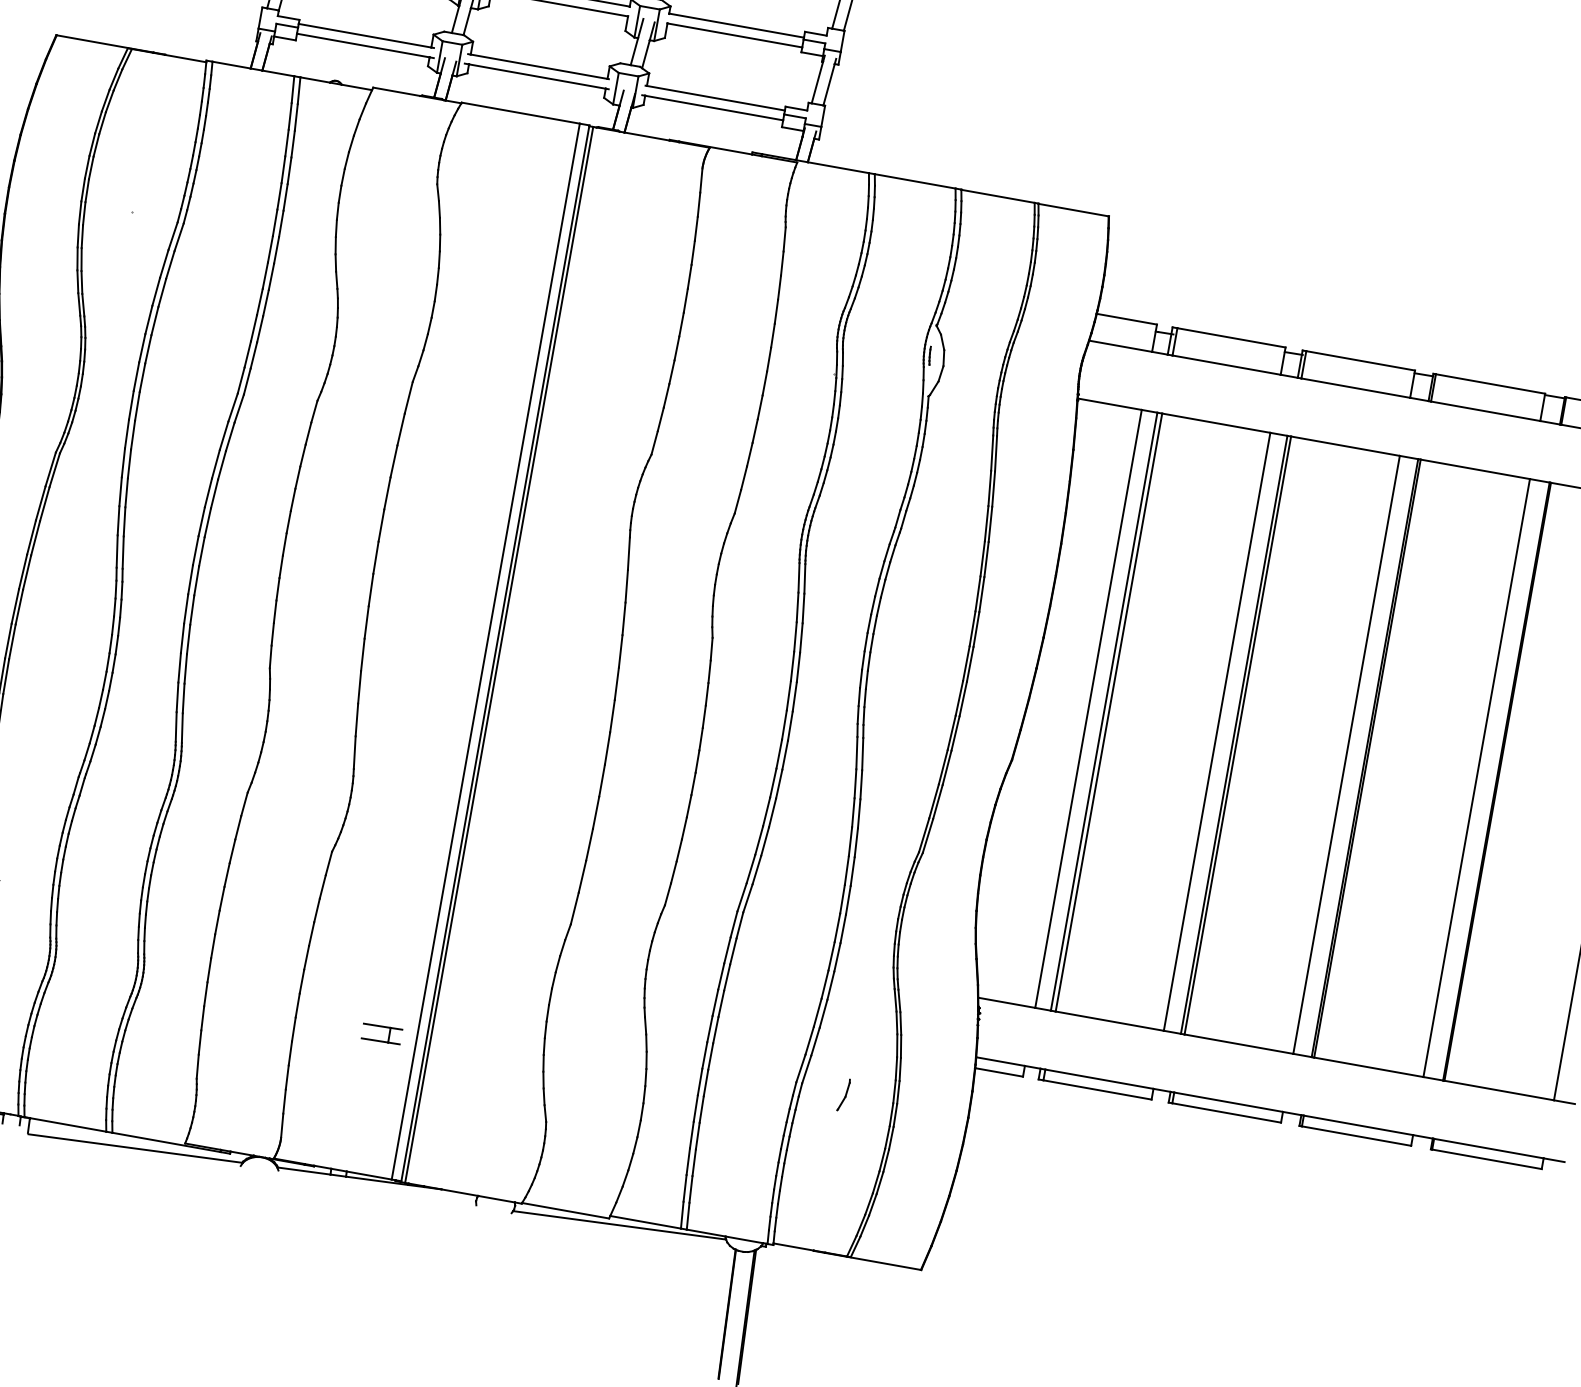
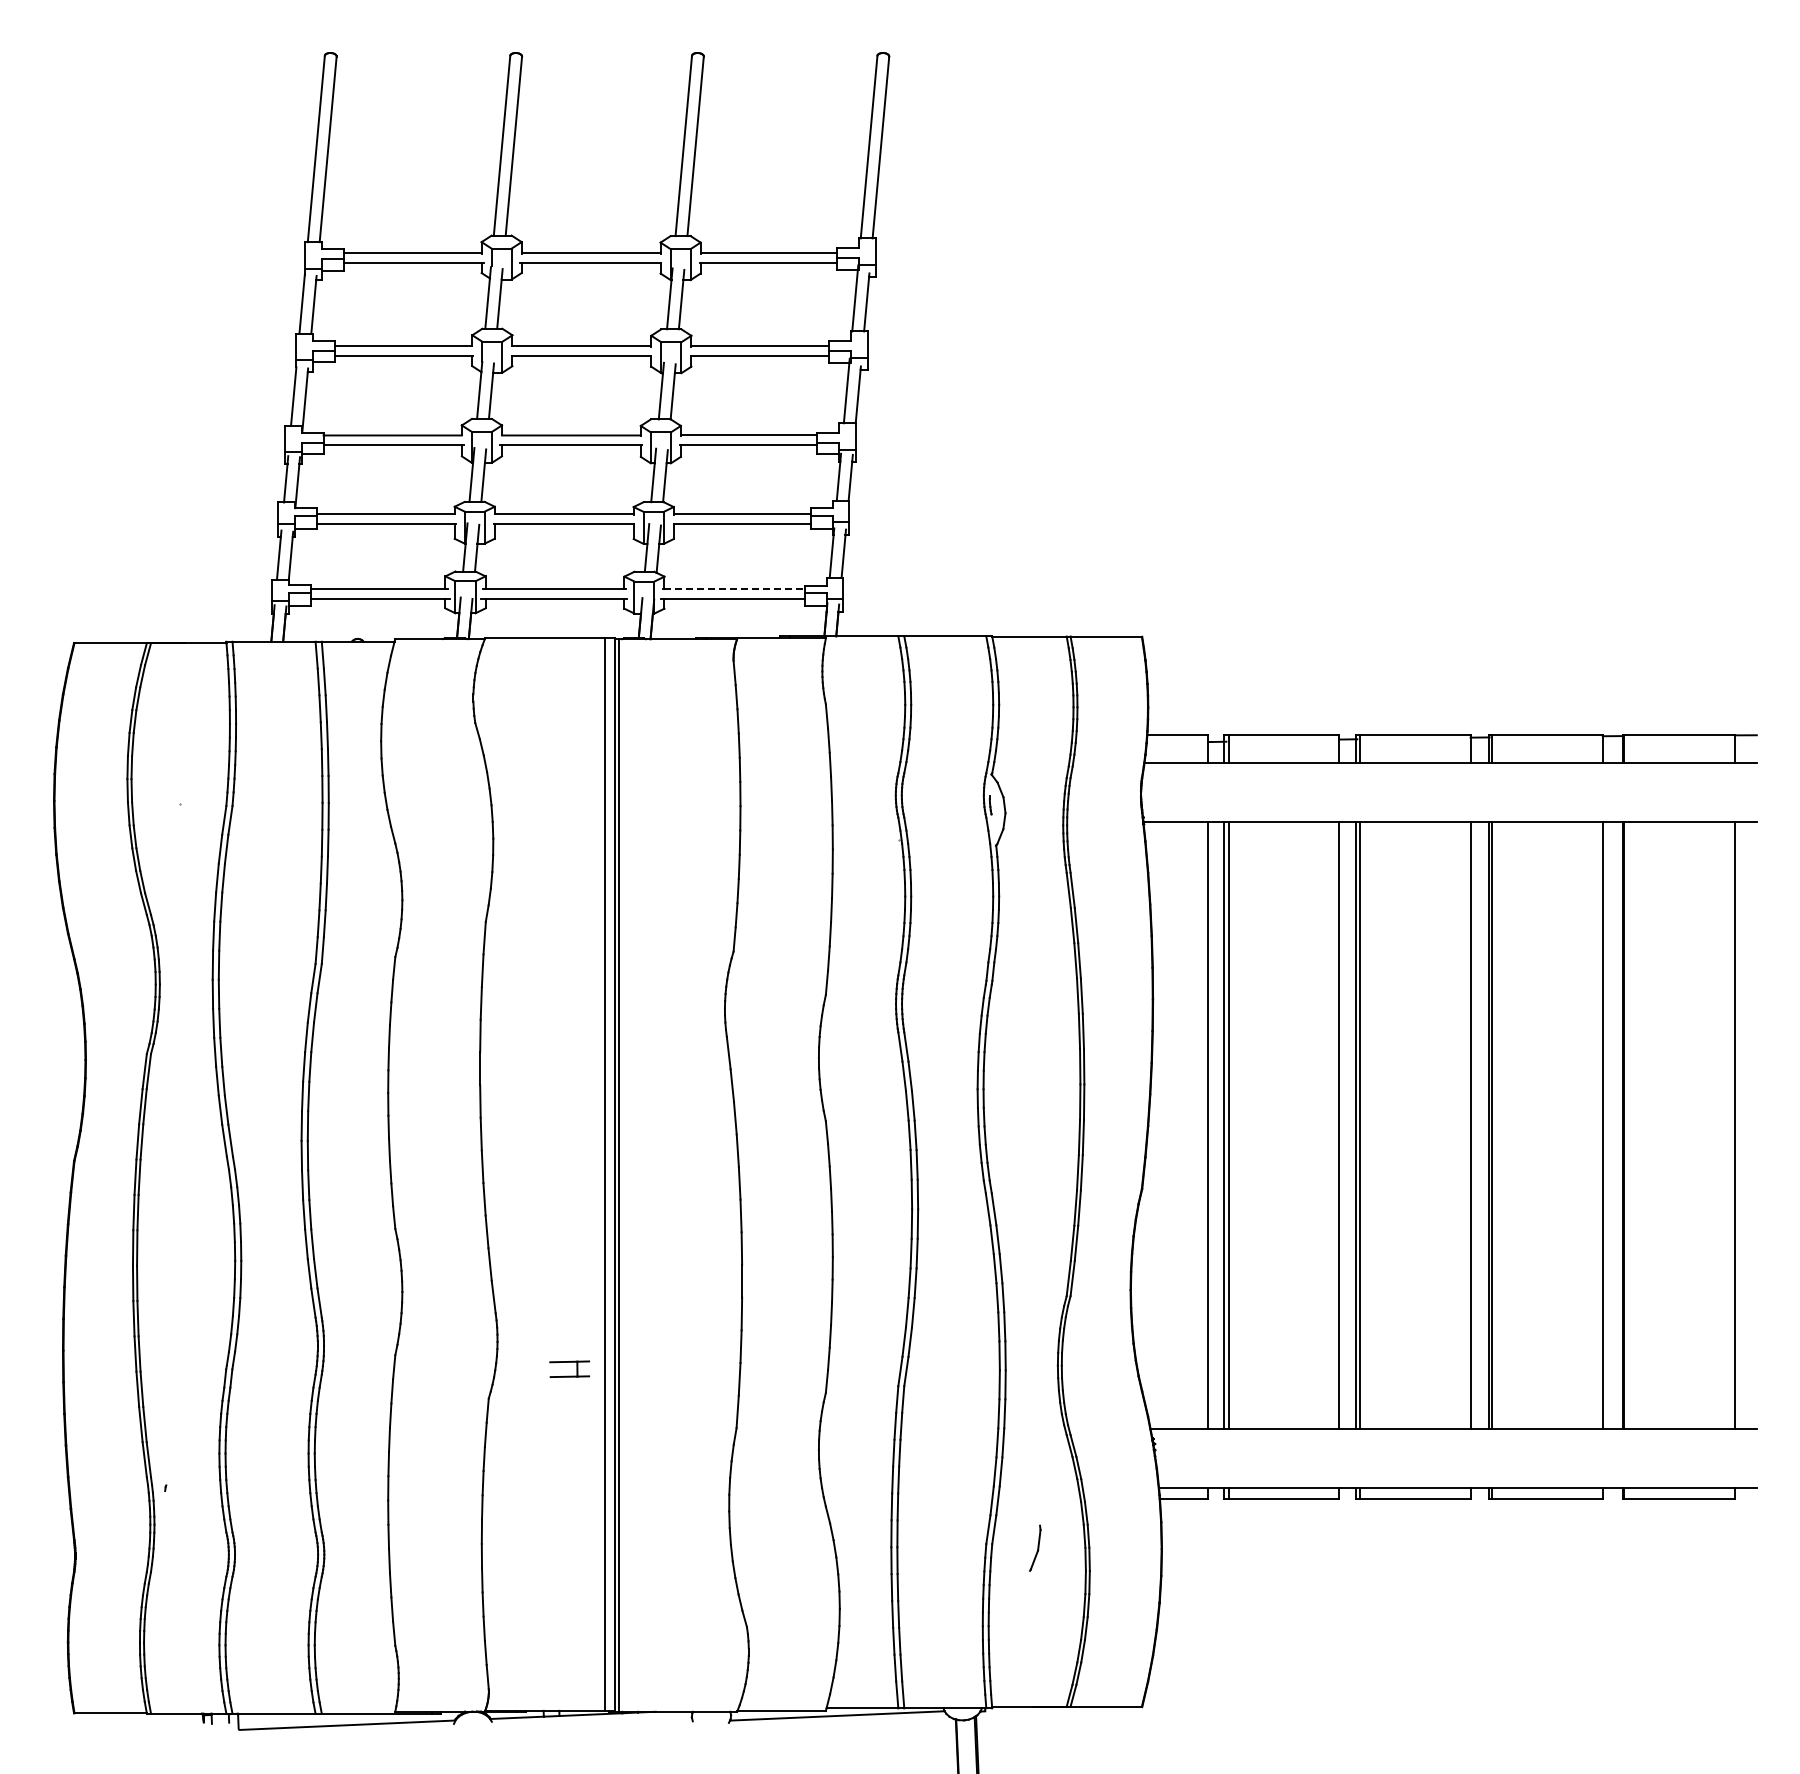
line: (716, 98) -> (735, 589), solid -> dashed
part: (381, 1033) -> (569, 1368), moved
part: (843, 1095) -> (1034, 1548), size x1.4

